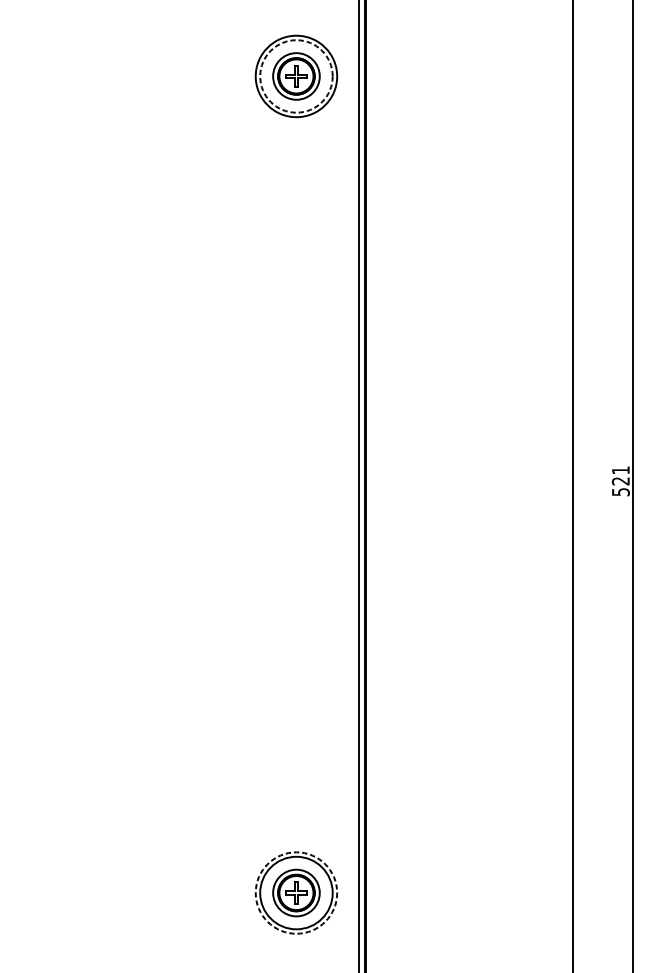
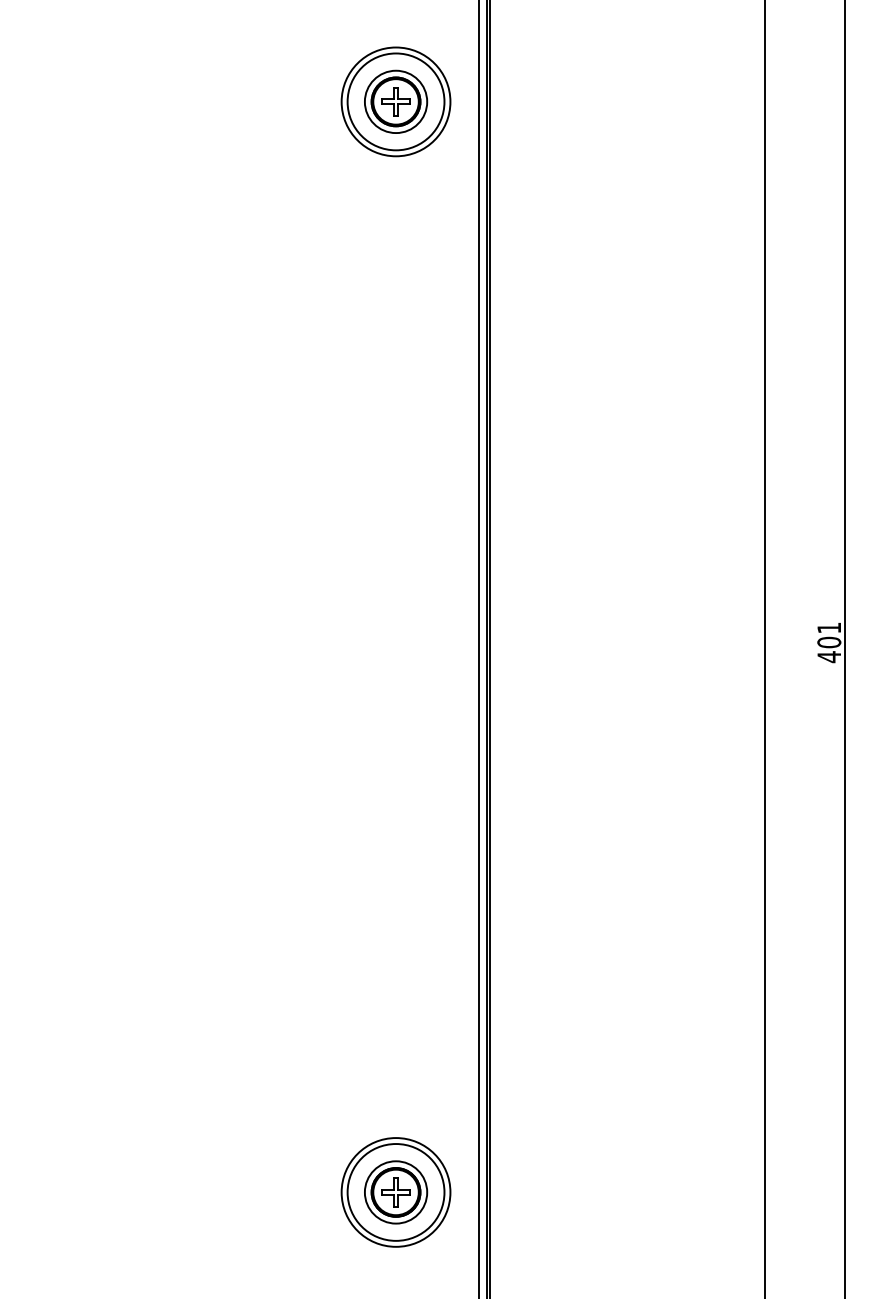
circle: (296, 76) -> (395, 101), dashed -> solid
text: (621, 486) -> (829, 649), 521 -> 401
circle: (296, 893) -> (395, 1192), dashed -> solid

